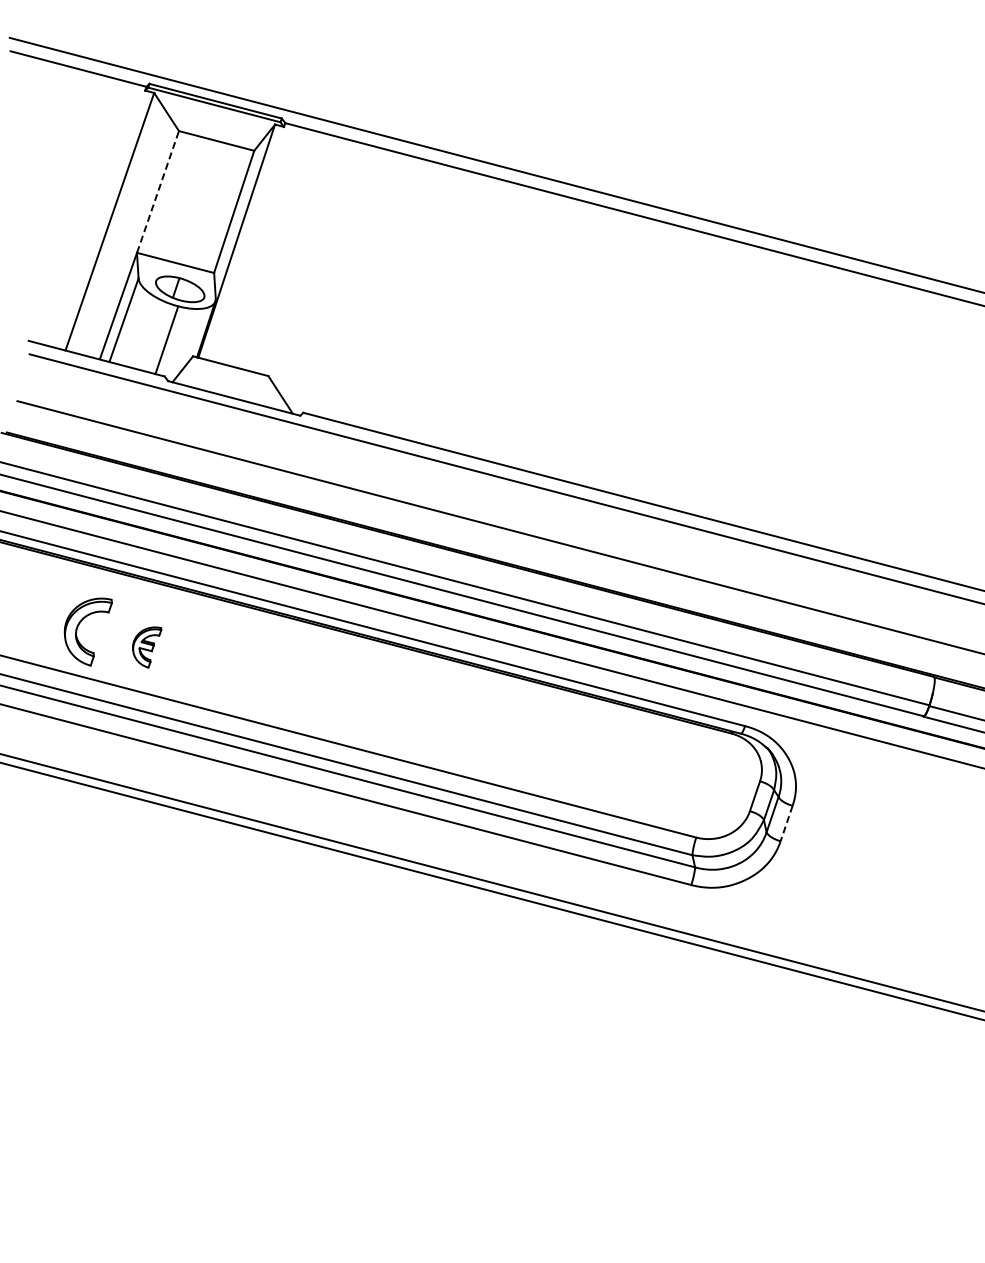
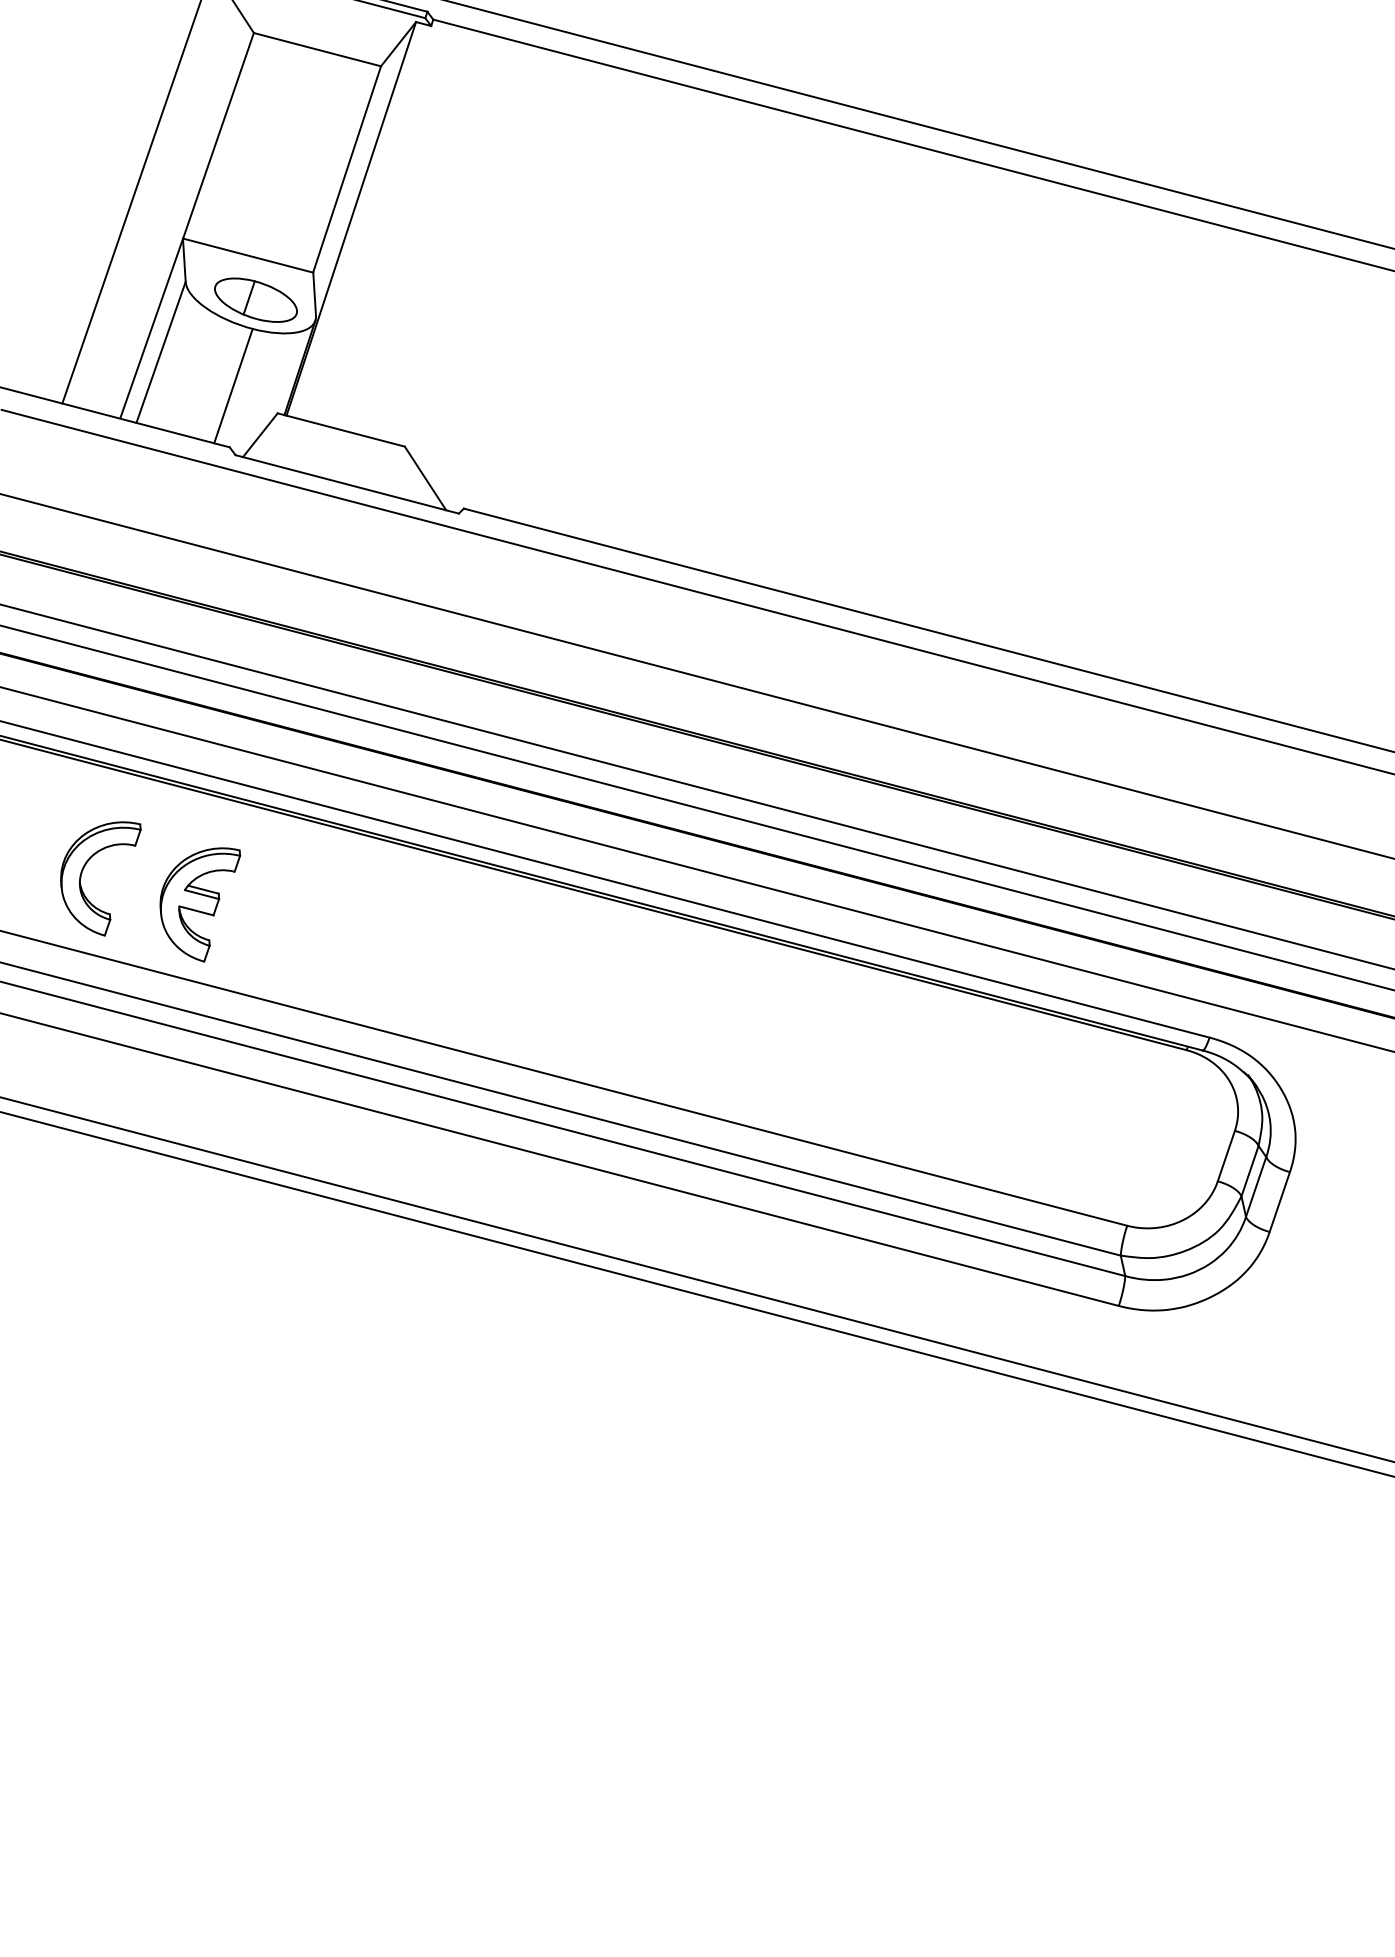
line: (158, 191) -> (219, 135), dashed -> solid
part: (146, 647) -> (199, 904), size x1.67
line: (786, 823) -> (1279, 1202), dashed -> solid

